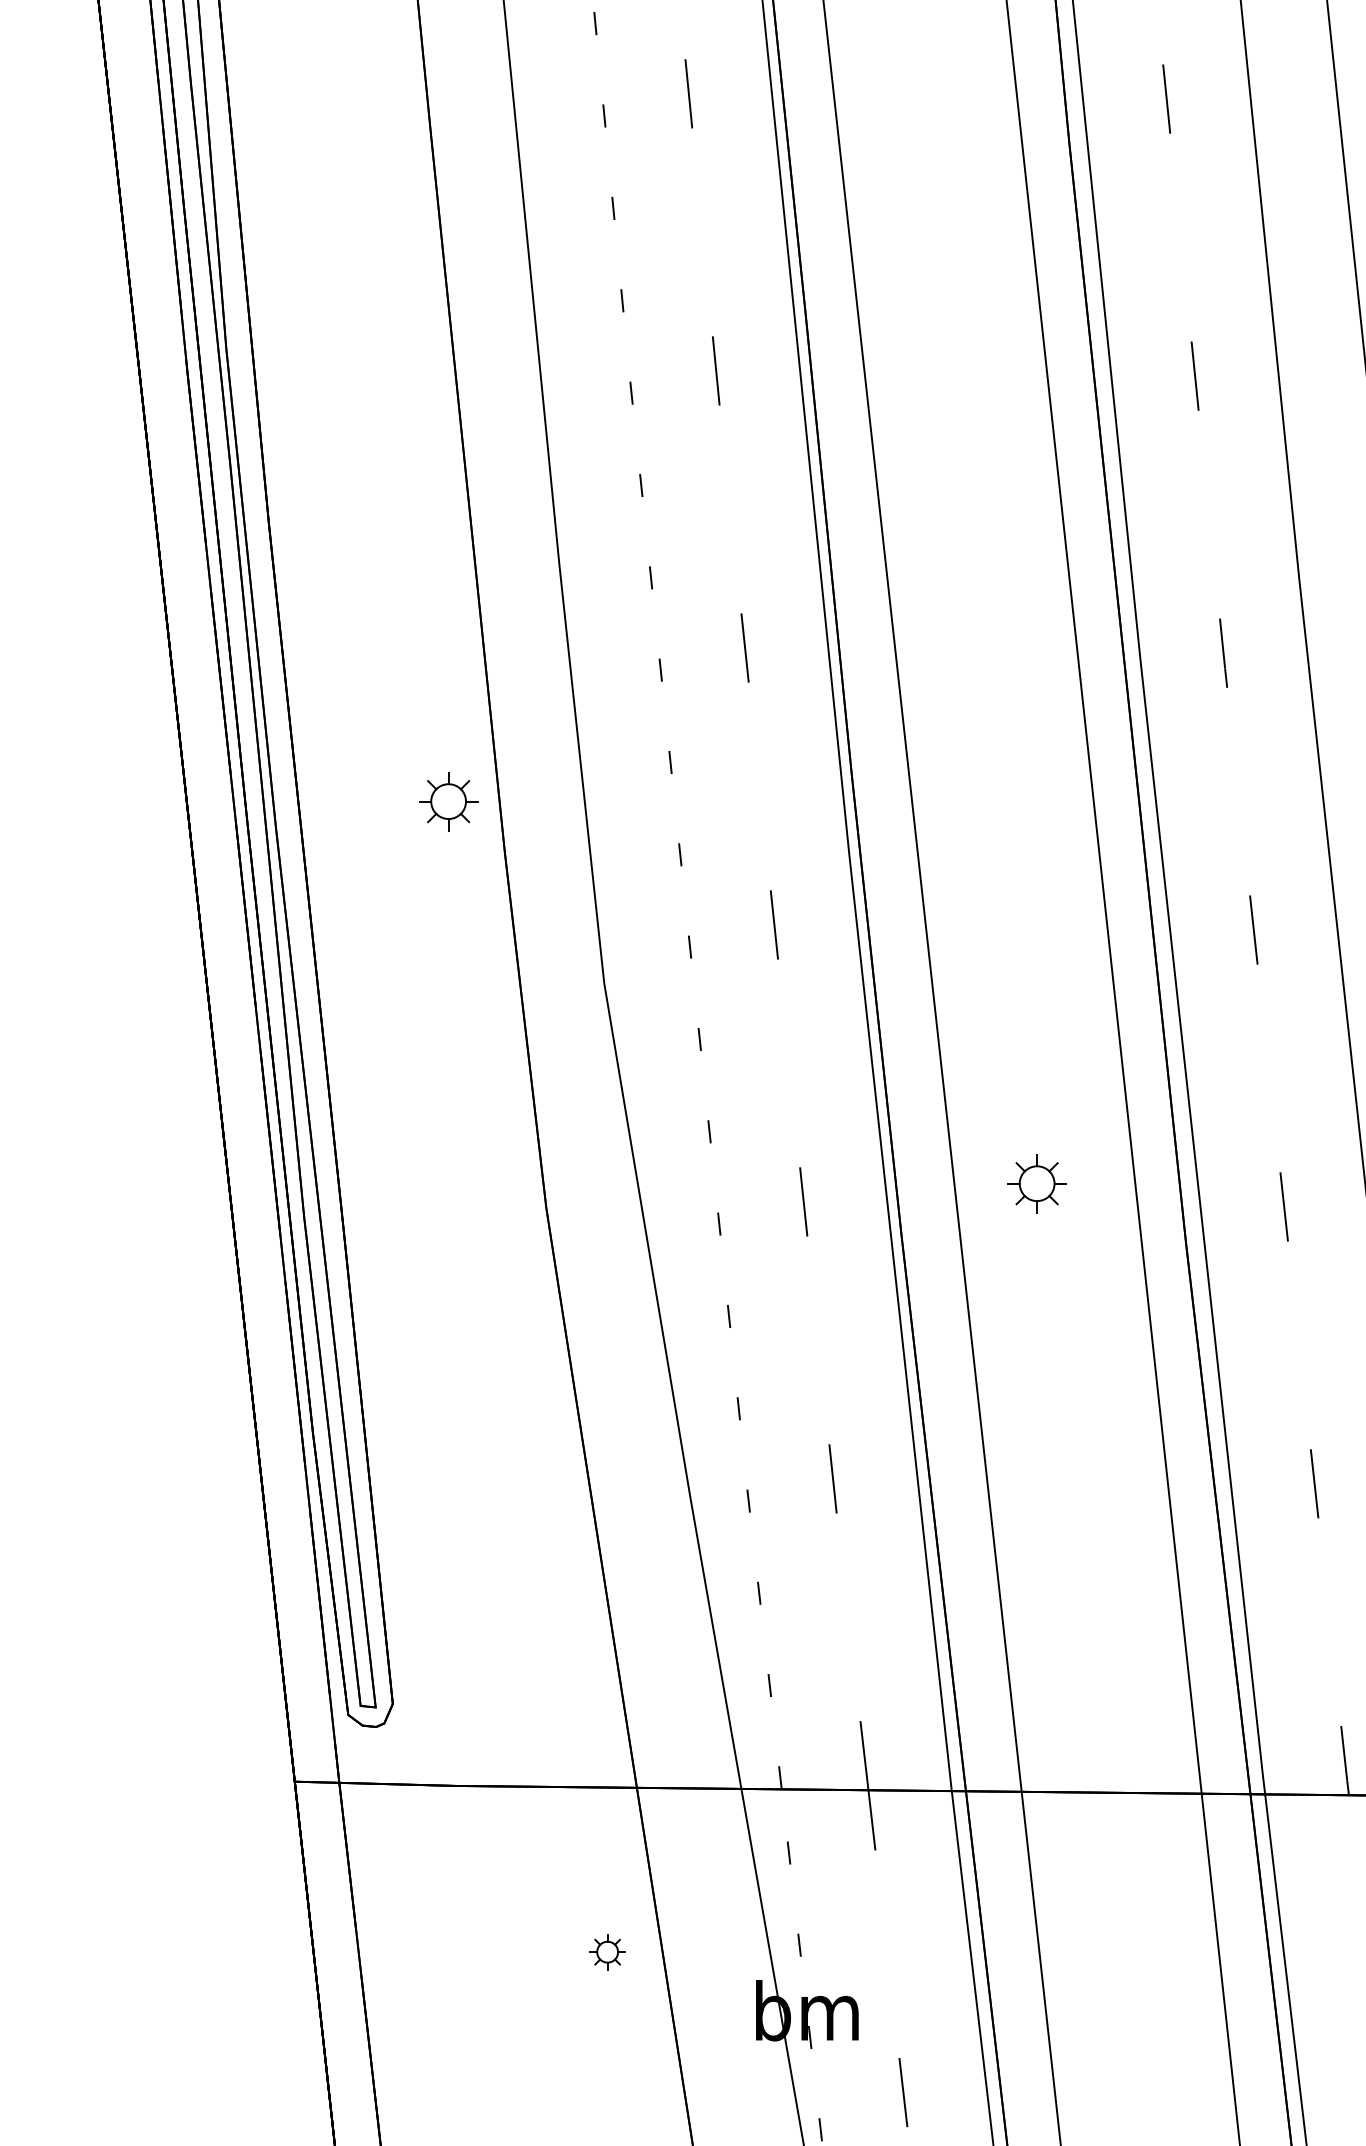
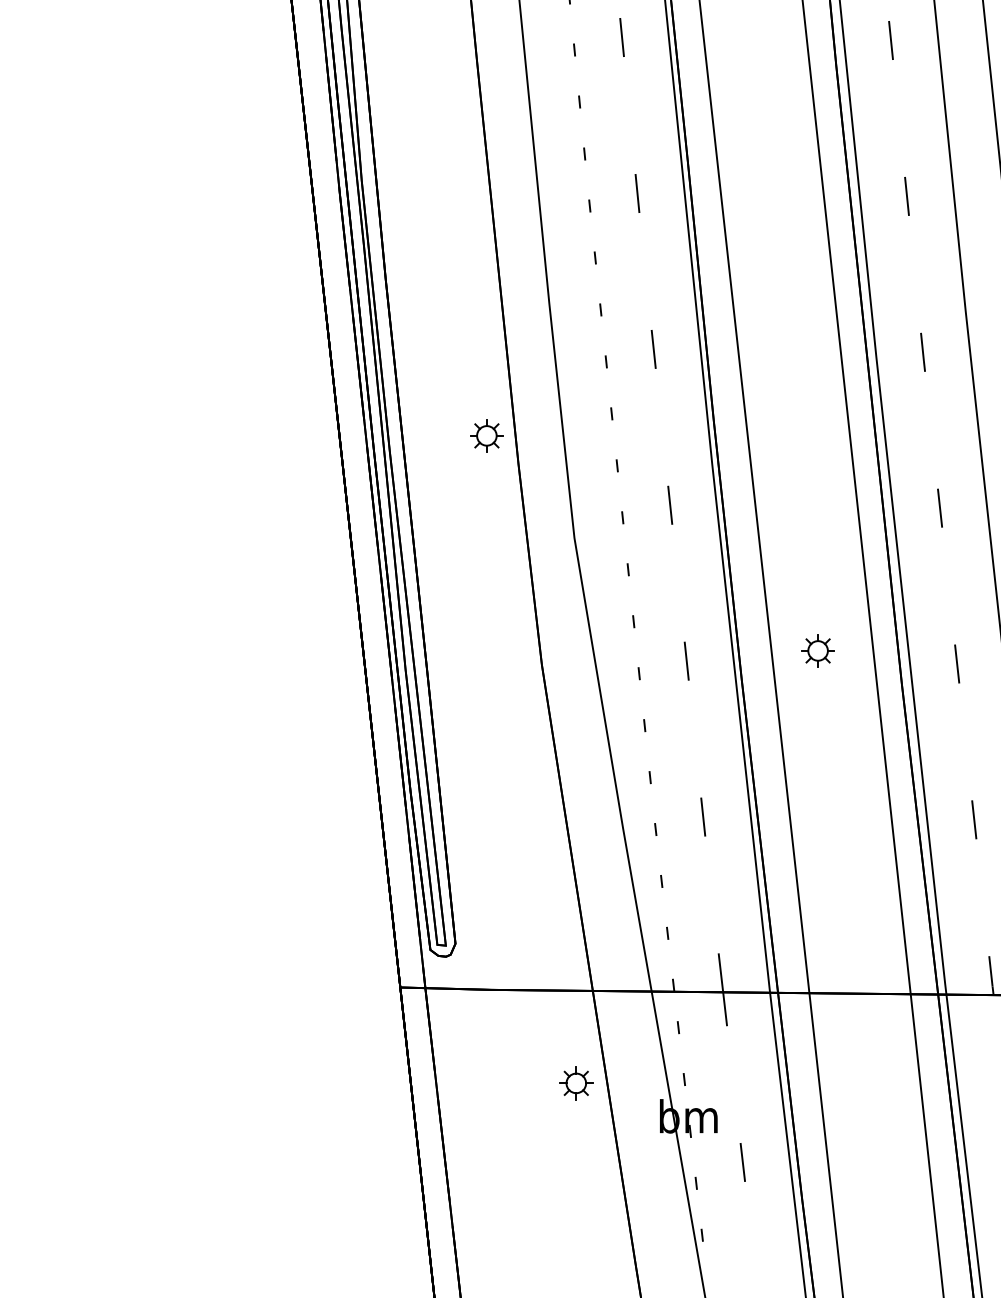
part: (607, 1952) -> (576, 1083), size x1.67

